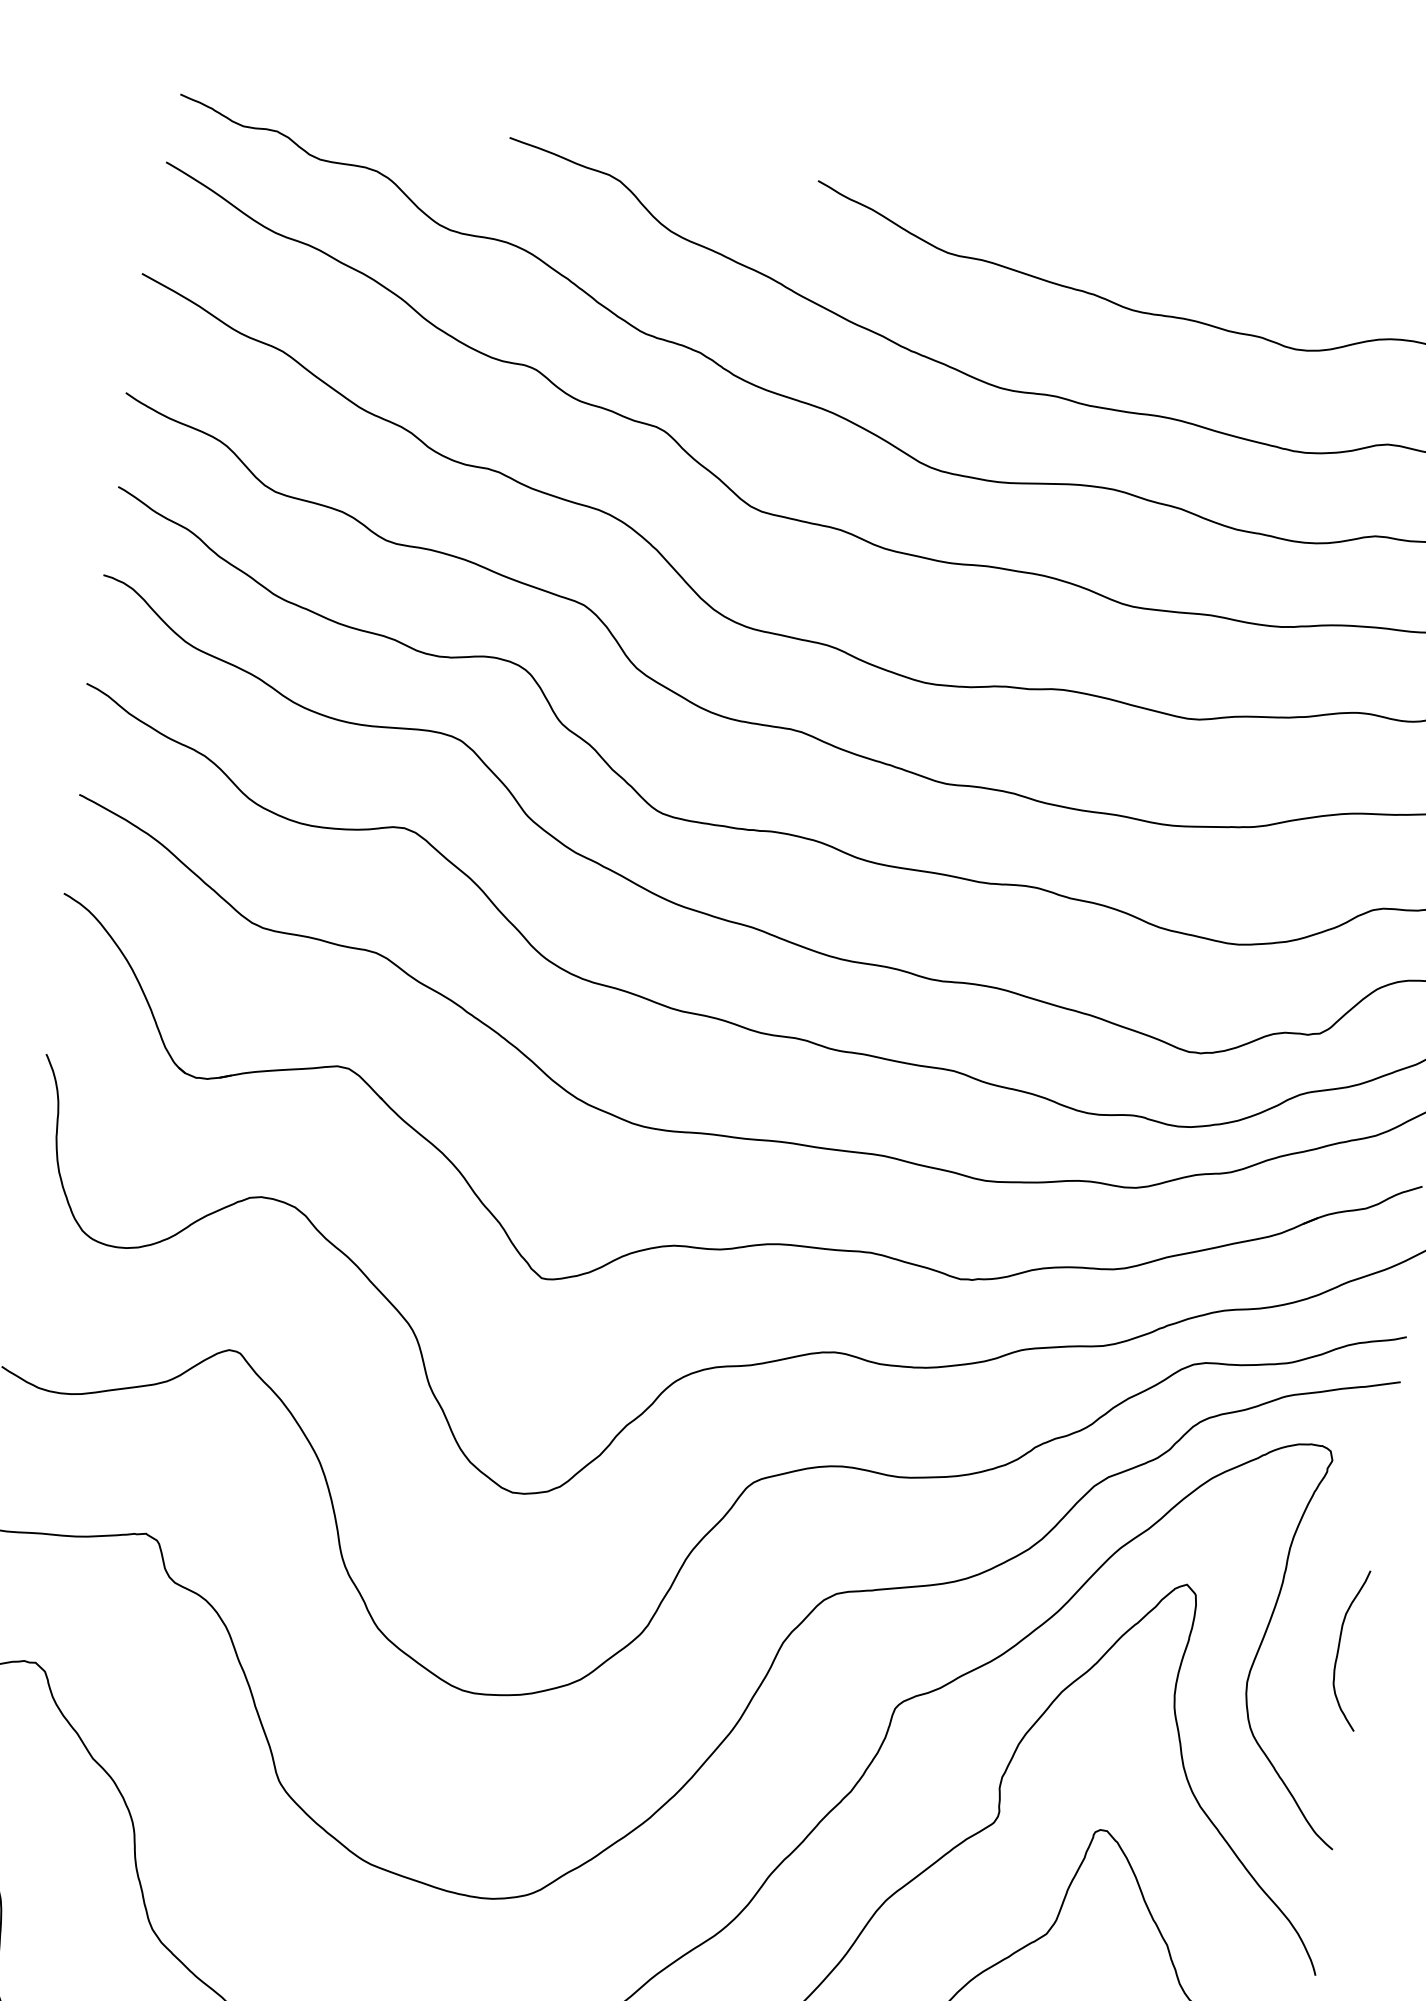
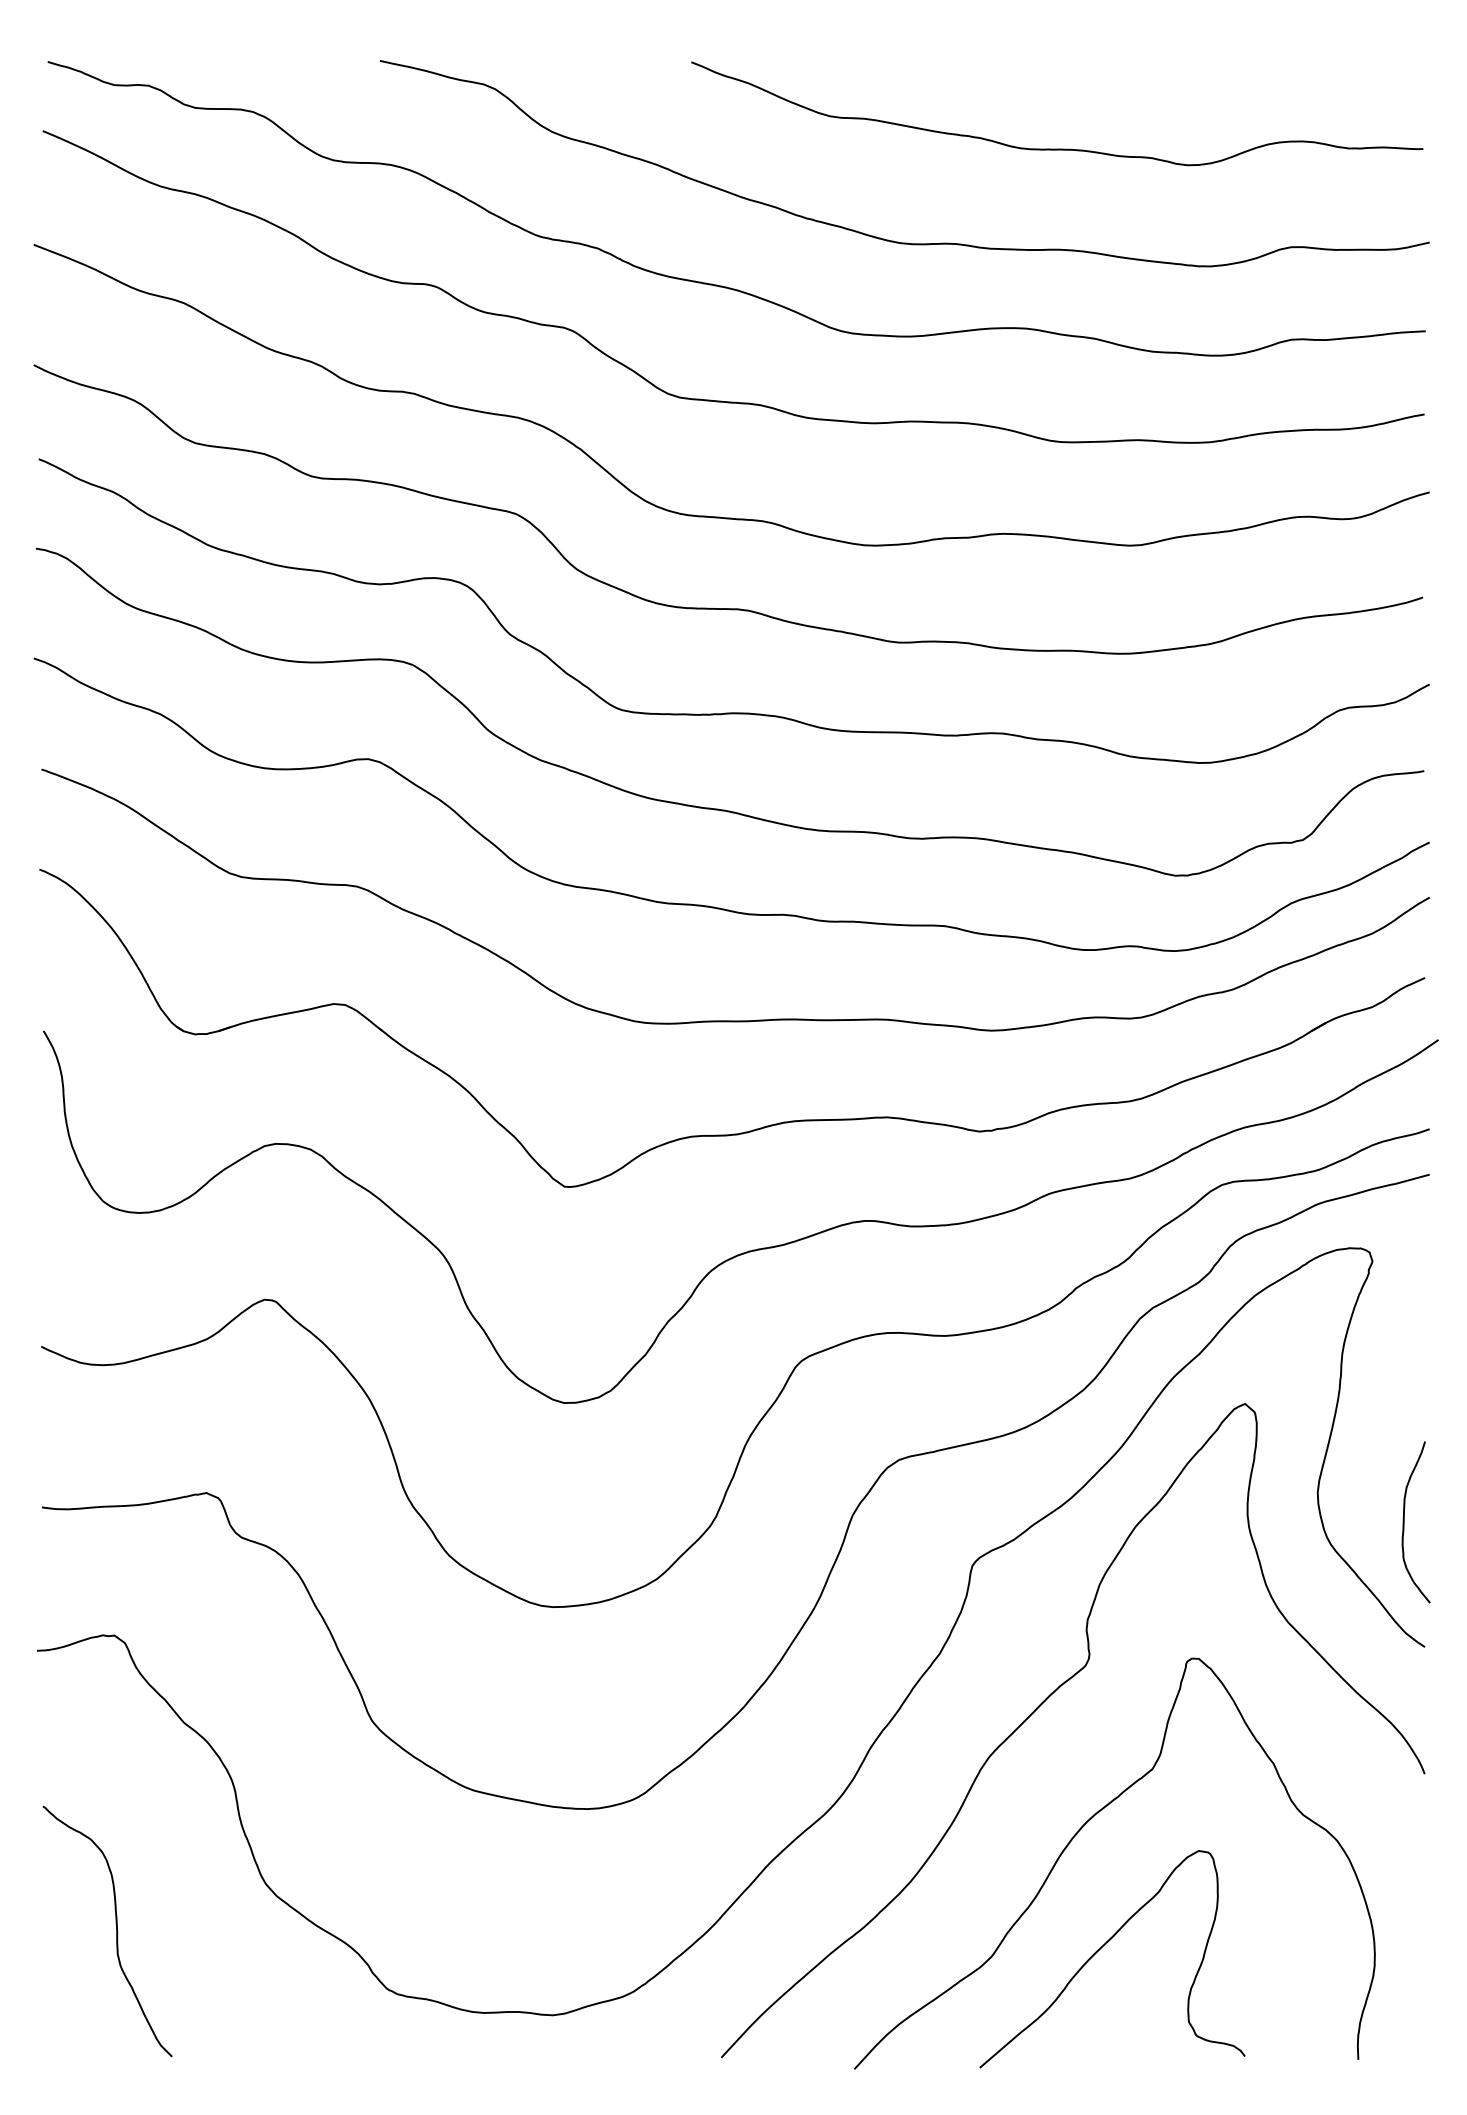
curve: (1339, 1648) -> (1404, 1522), moved

